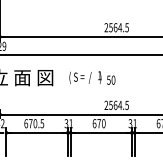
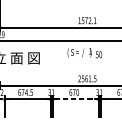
text: (116, 27) -> (87, 20), 2564.5 -> 1572.1
text: (92, 77) -> (84, 52), moved
text: (120, 105) -> (90, 78), 2564.5 -> 2561.5
text: (35, 123) -> (26, 92), 670.5 -> 674.5
line: (101, 132) -> (75, 99), solid -> dashed

